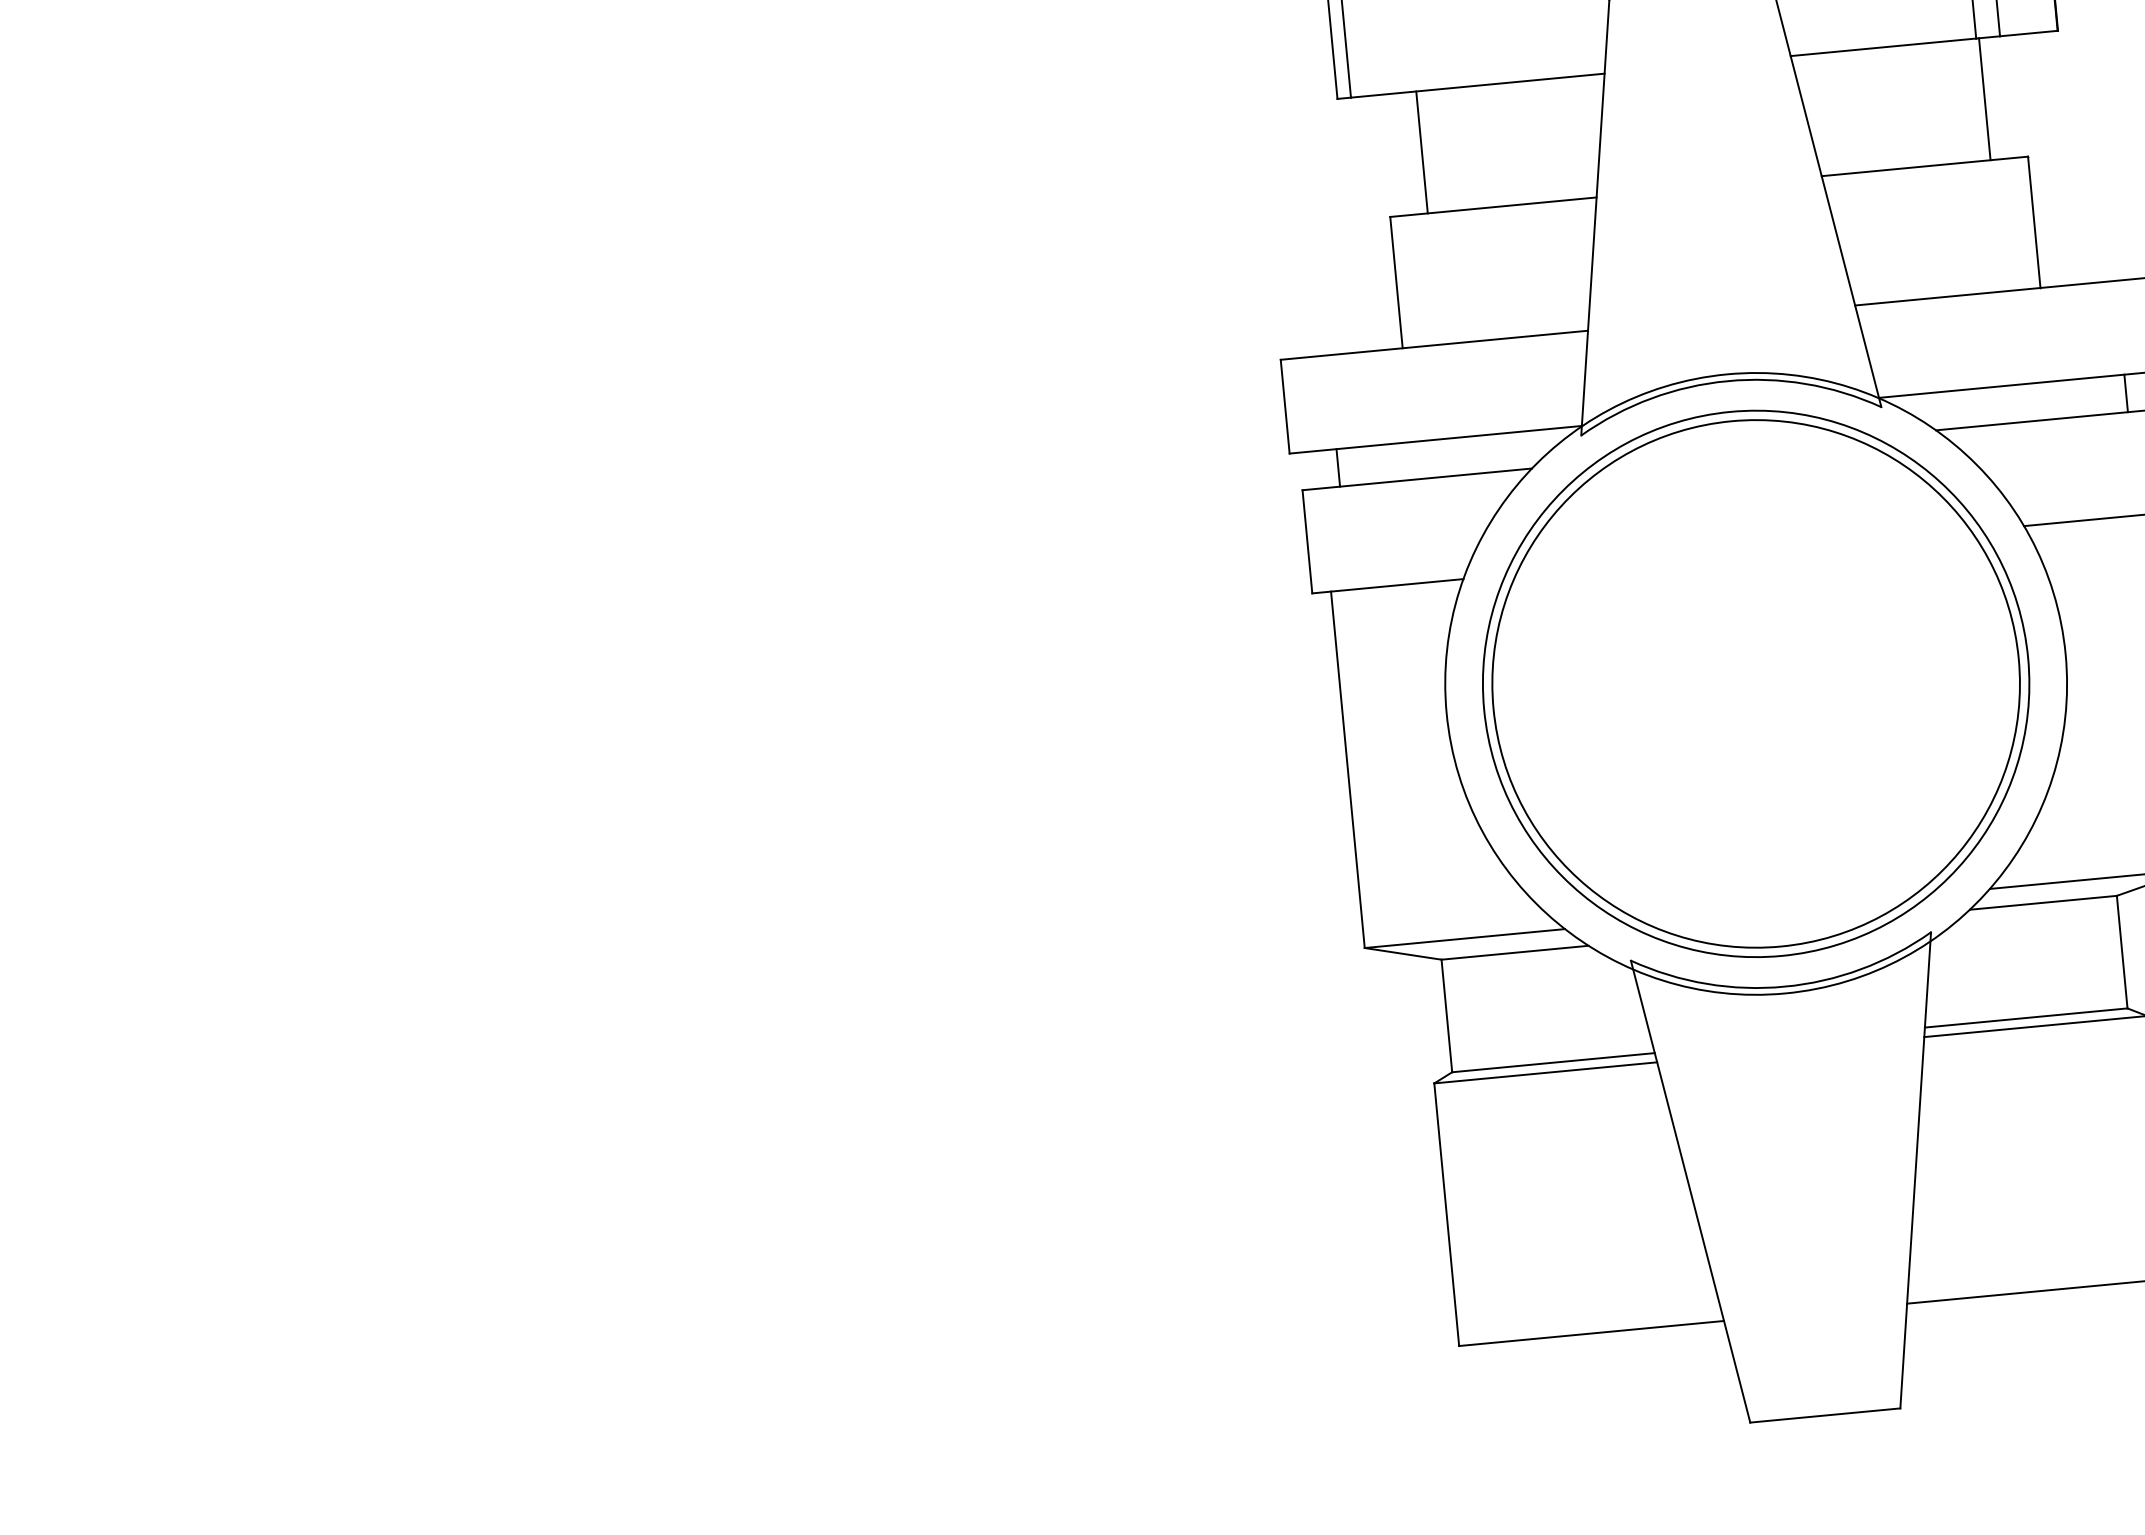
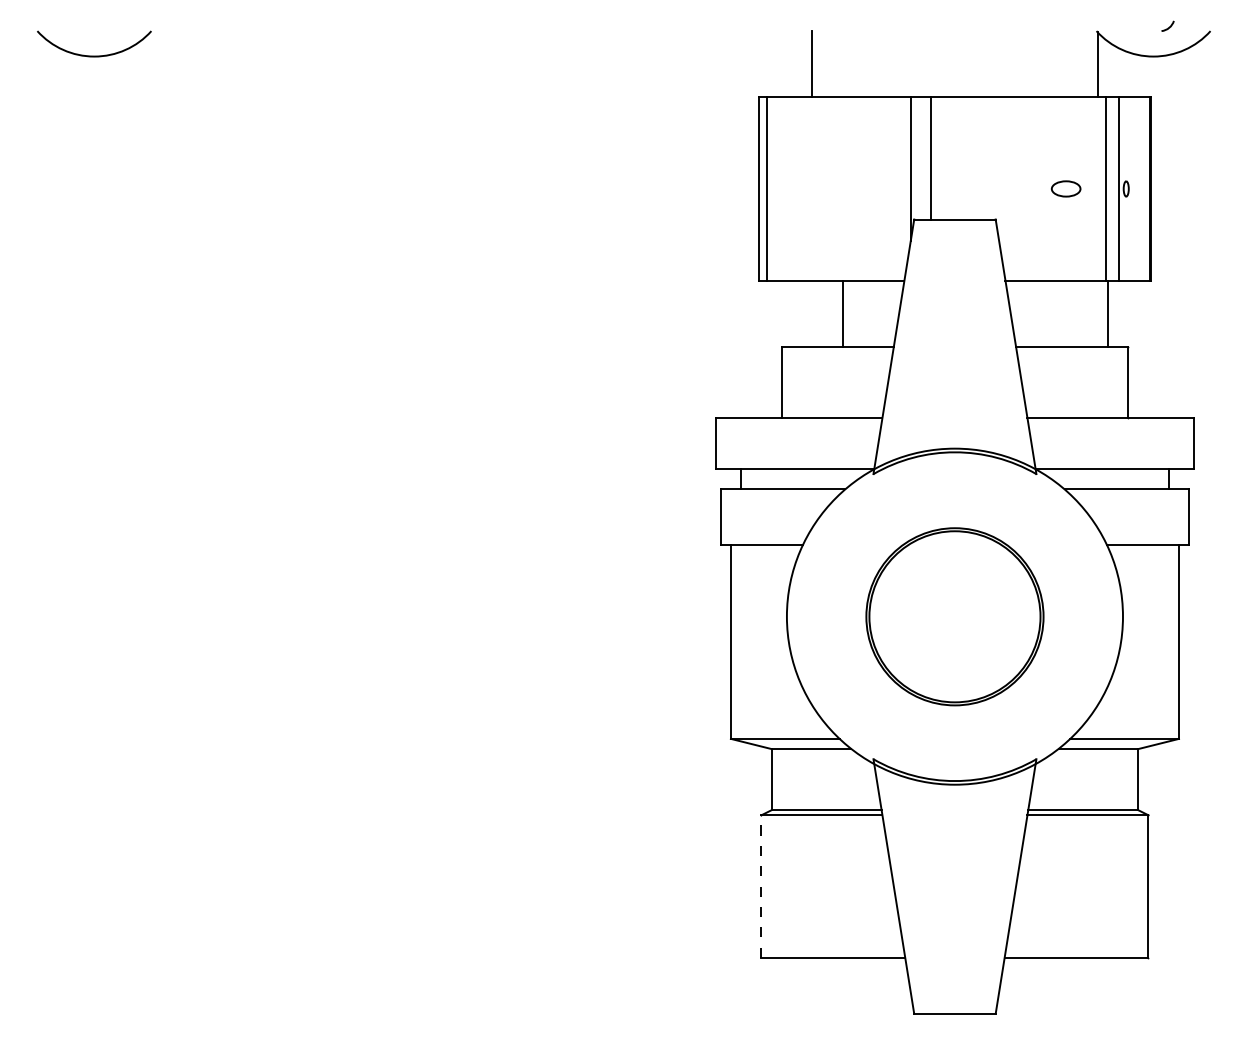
line: (1422, 151) -> (843, 313), moved
part: (1755, 683) -> (954, 616), size x0.6
line: (1446, 1214) -> (761, 886), solid -> dashed

